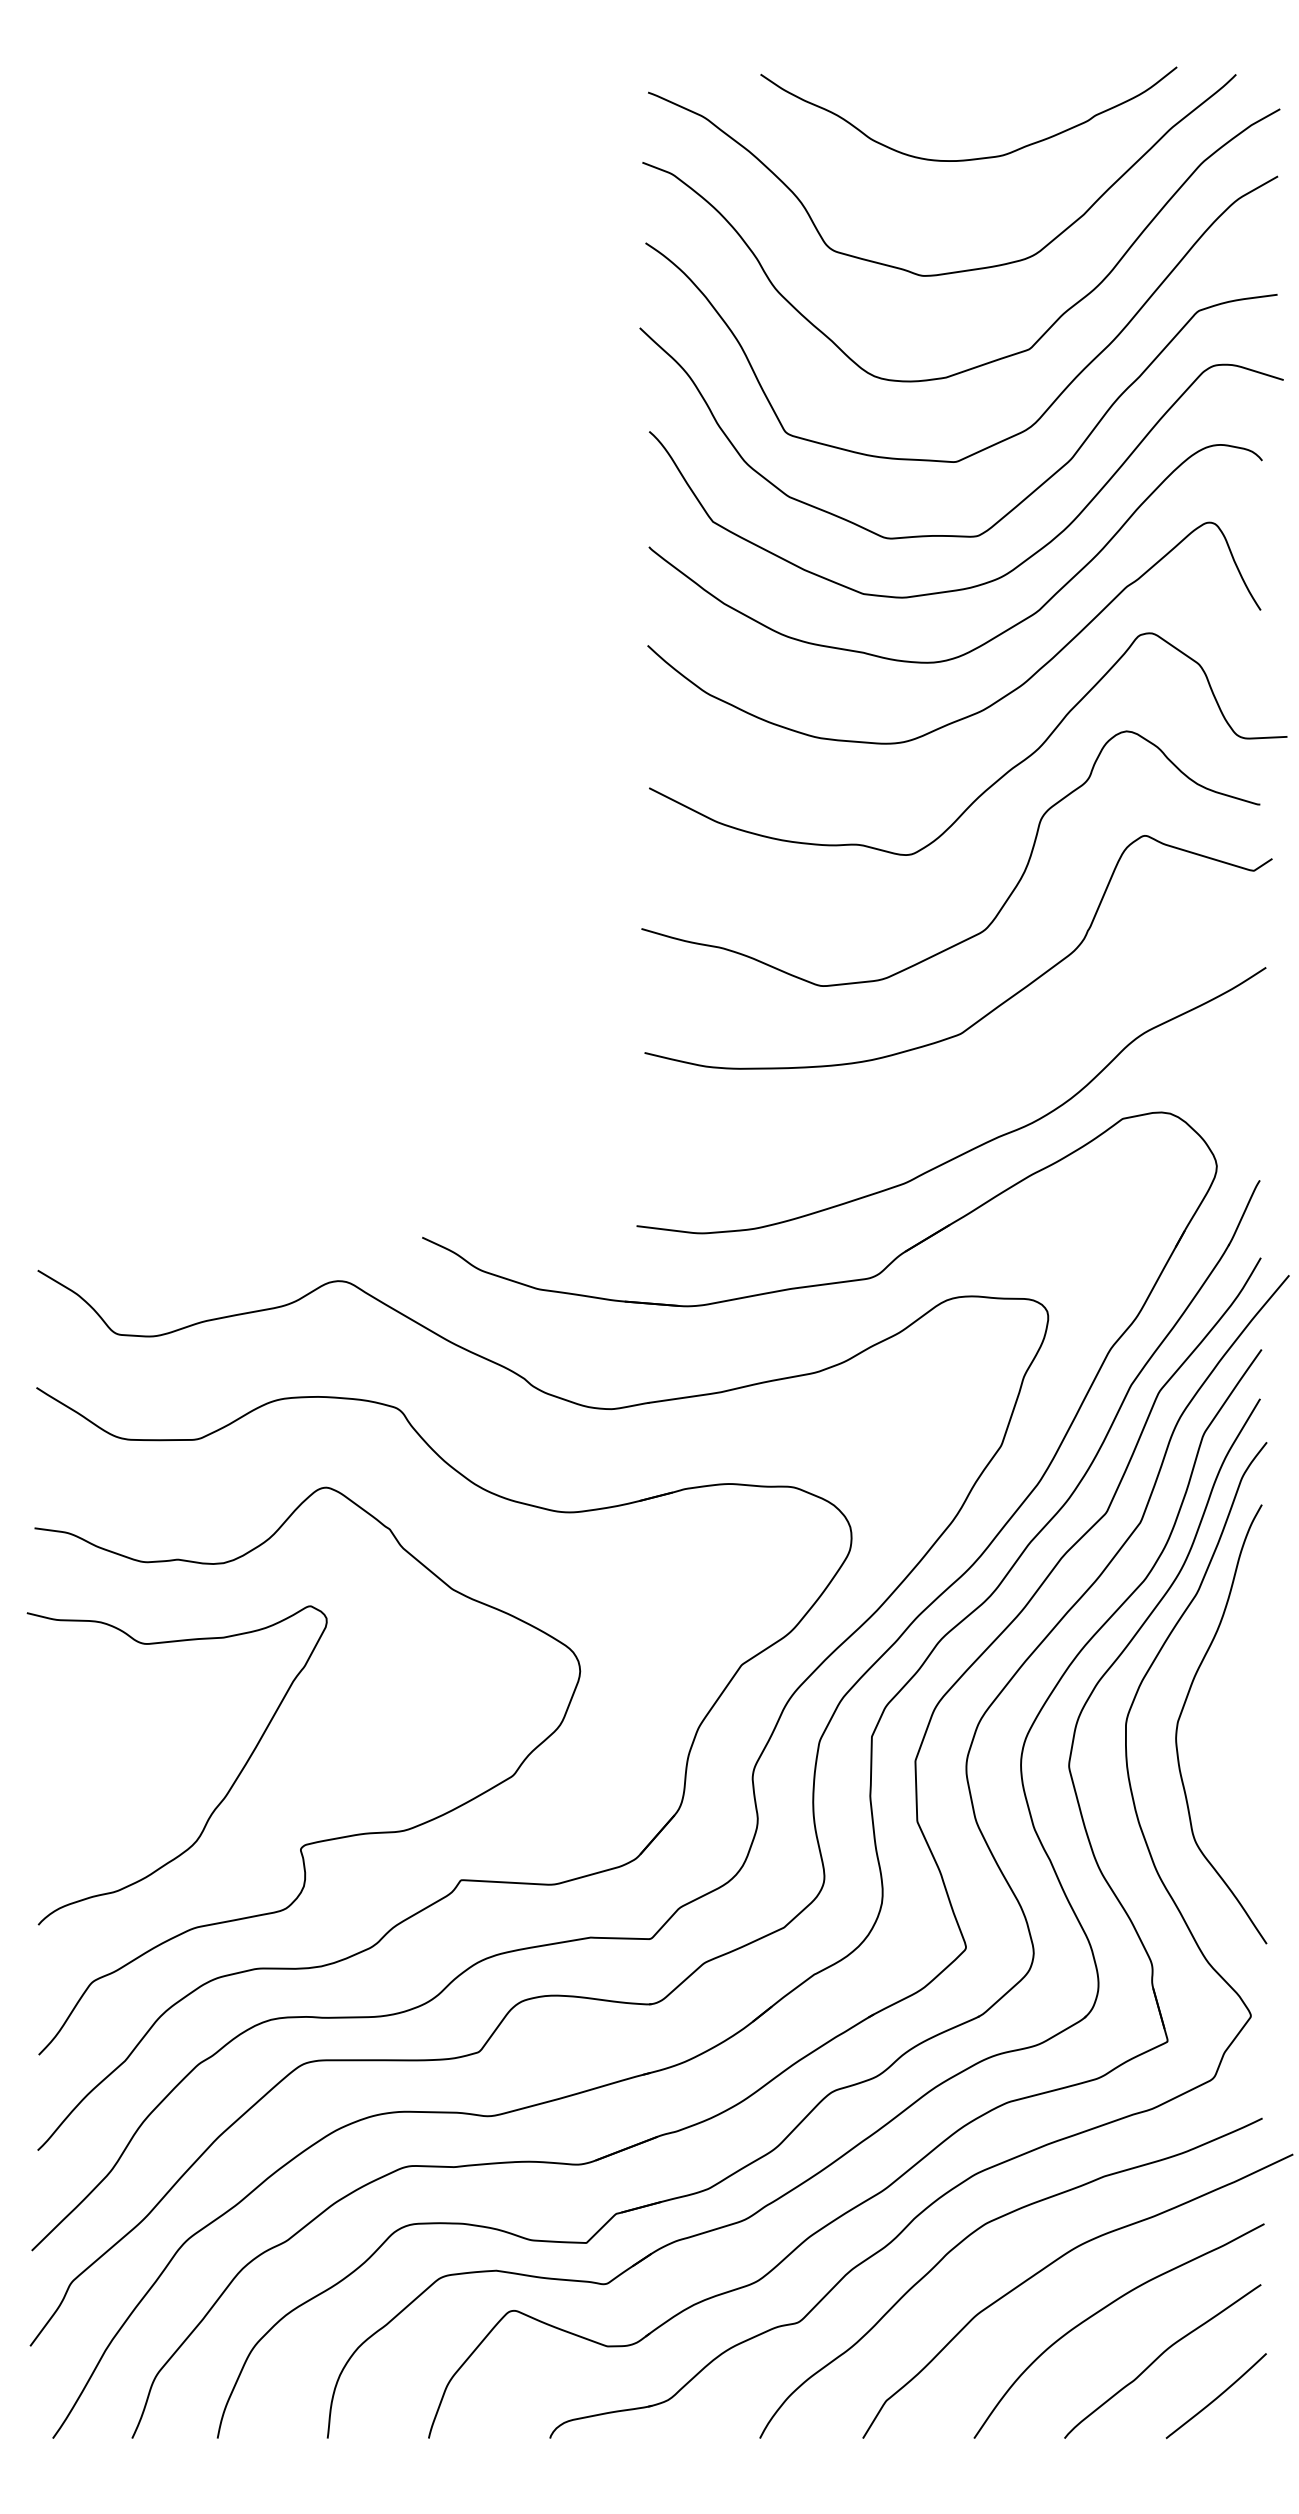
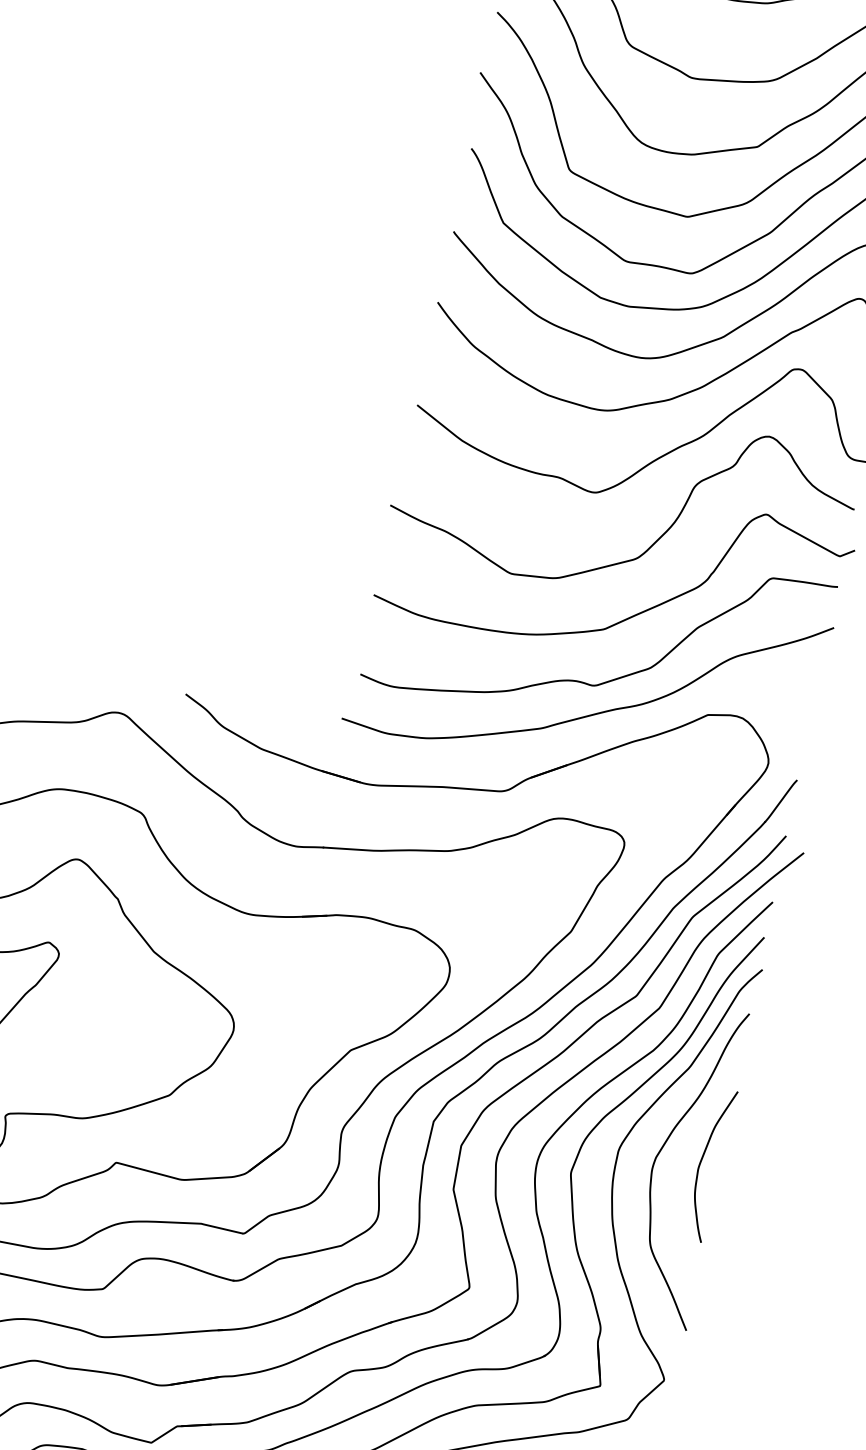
curve: (985, 1098) -> (612, 679), added
curve: (1239, 1716) -> (701, 1162), added

